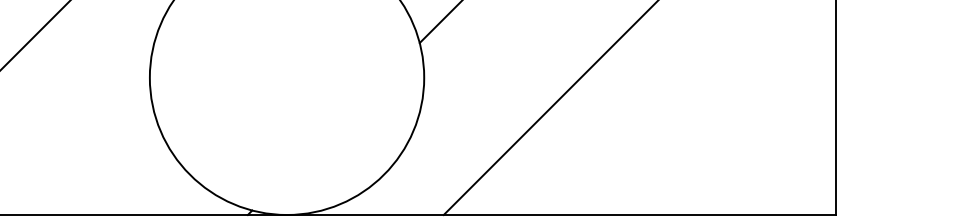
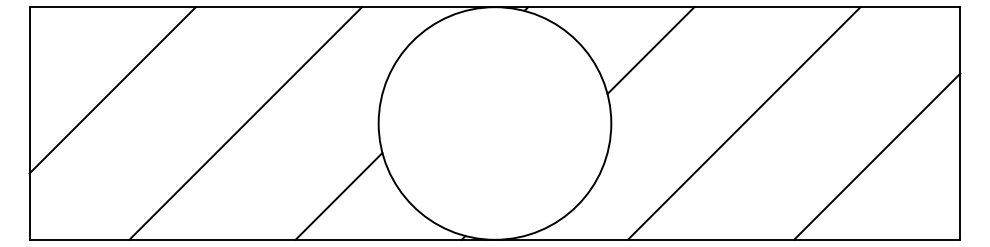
line: (738, 116) -> (877, 156), added
line: (102, 162) -> (338, 195), added

